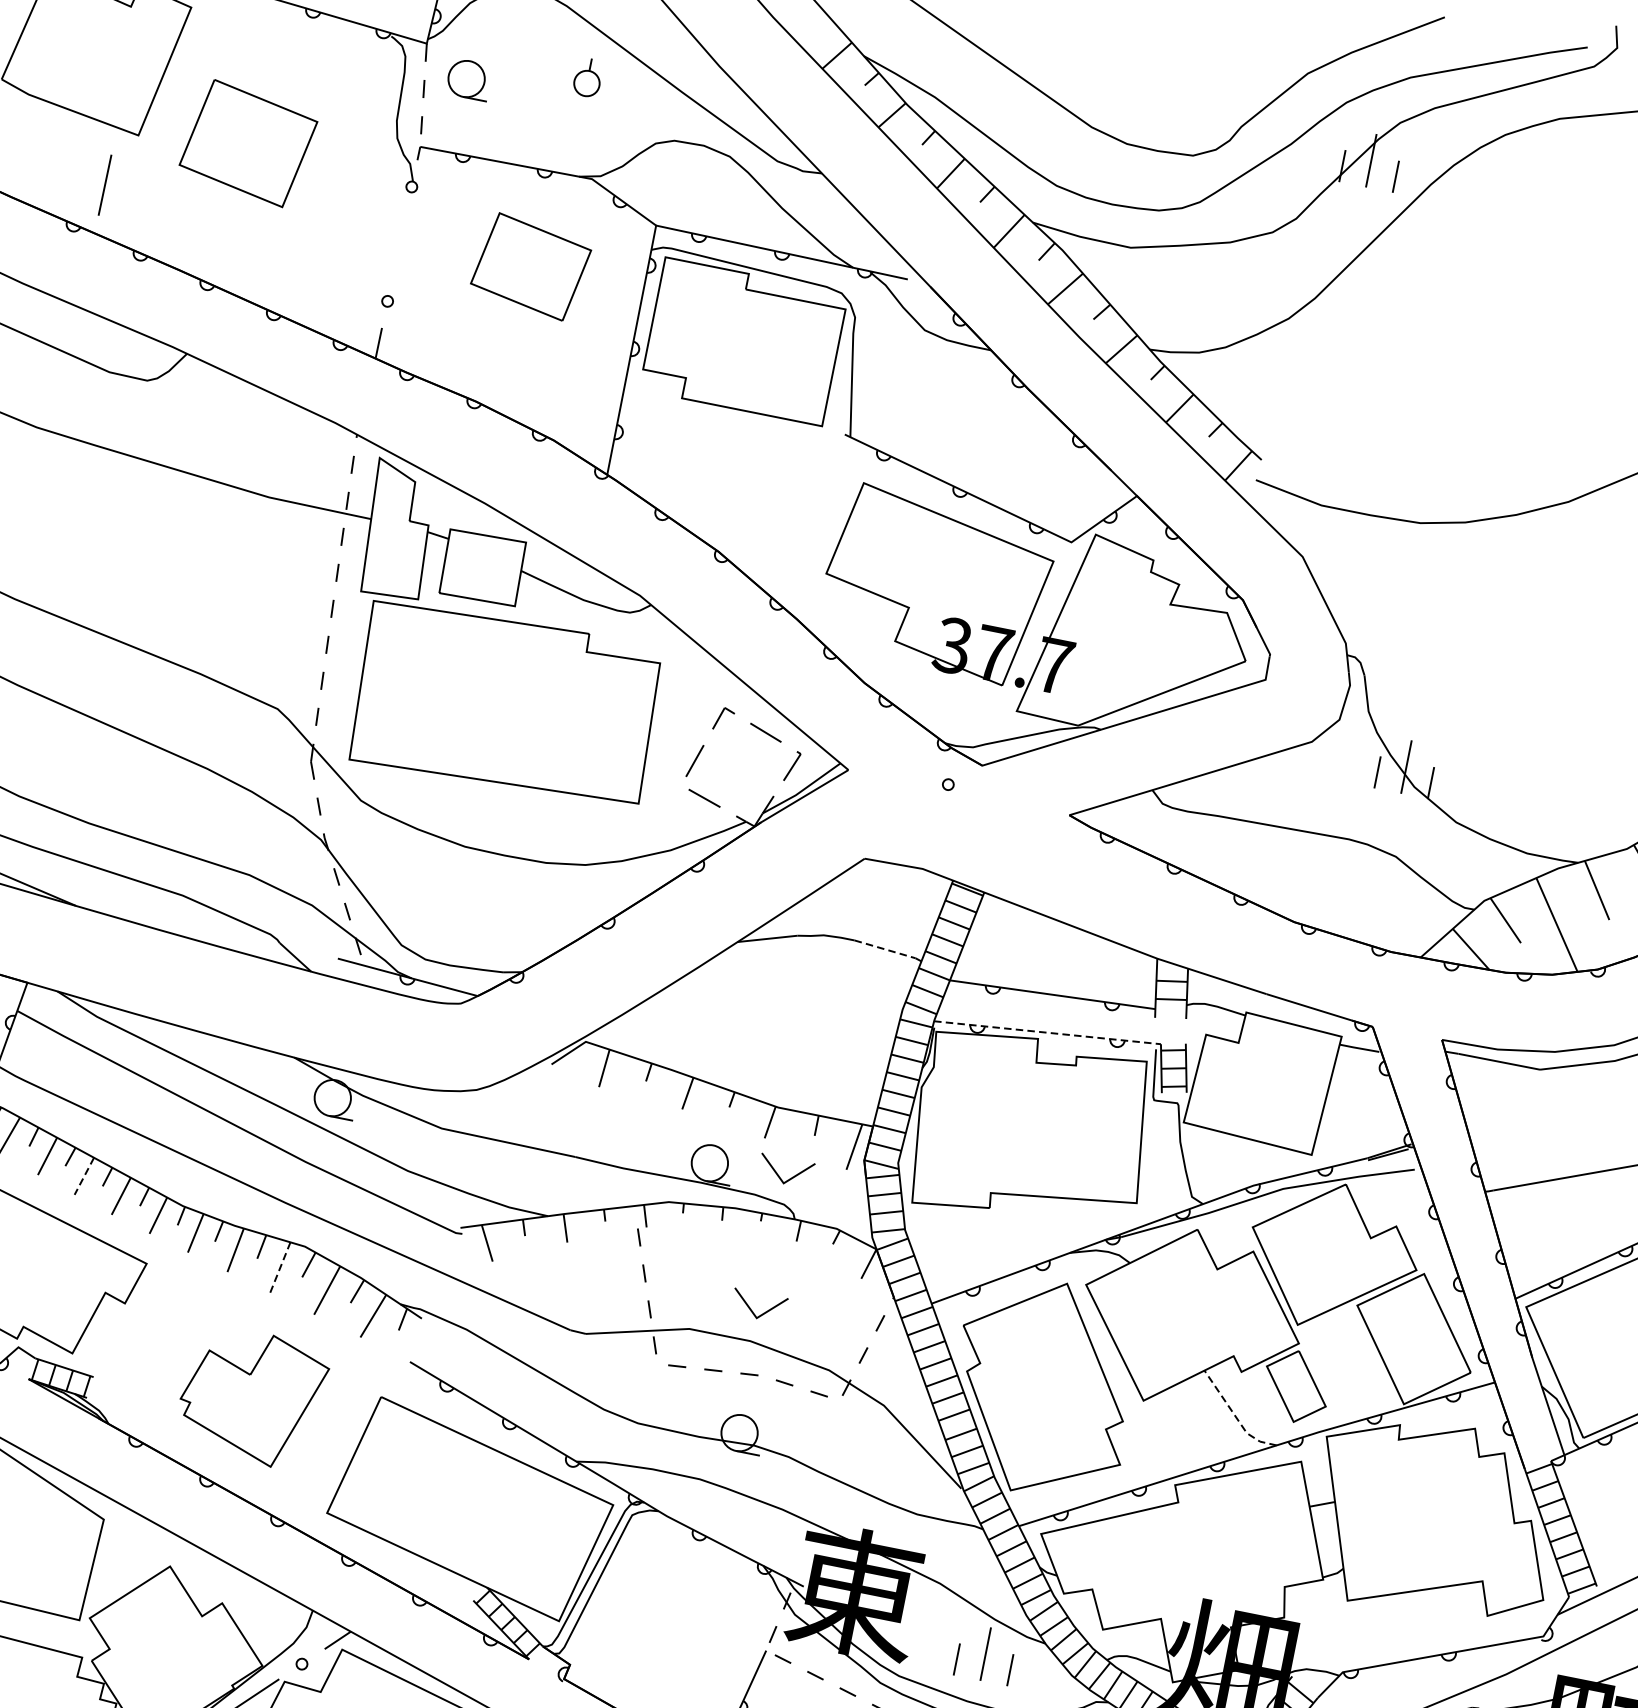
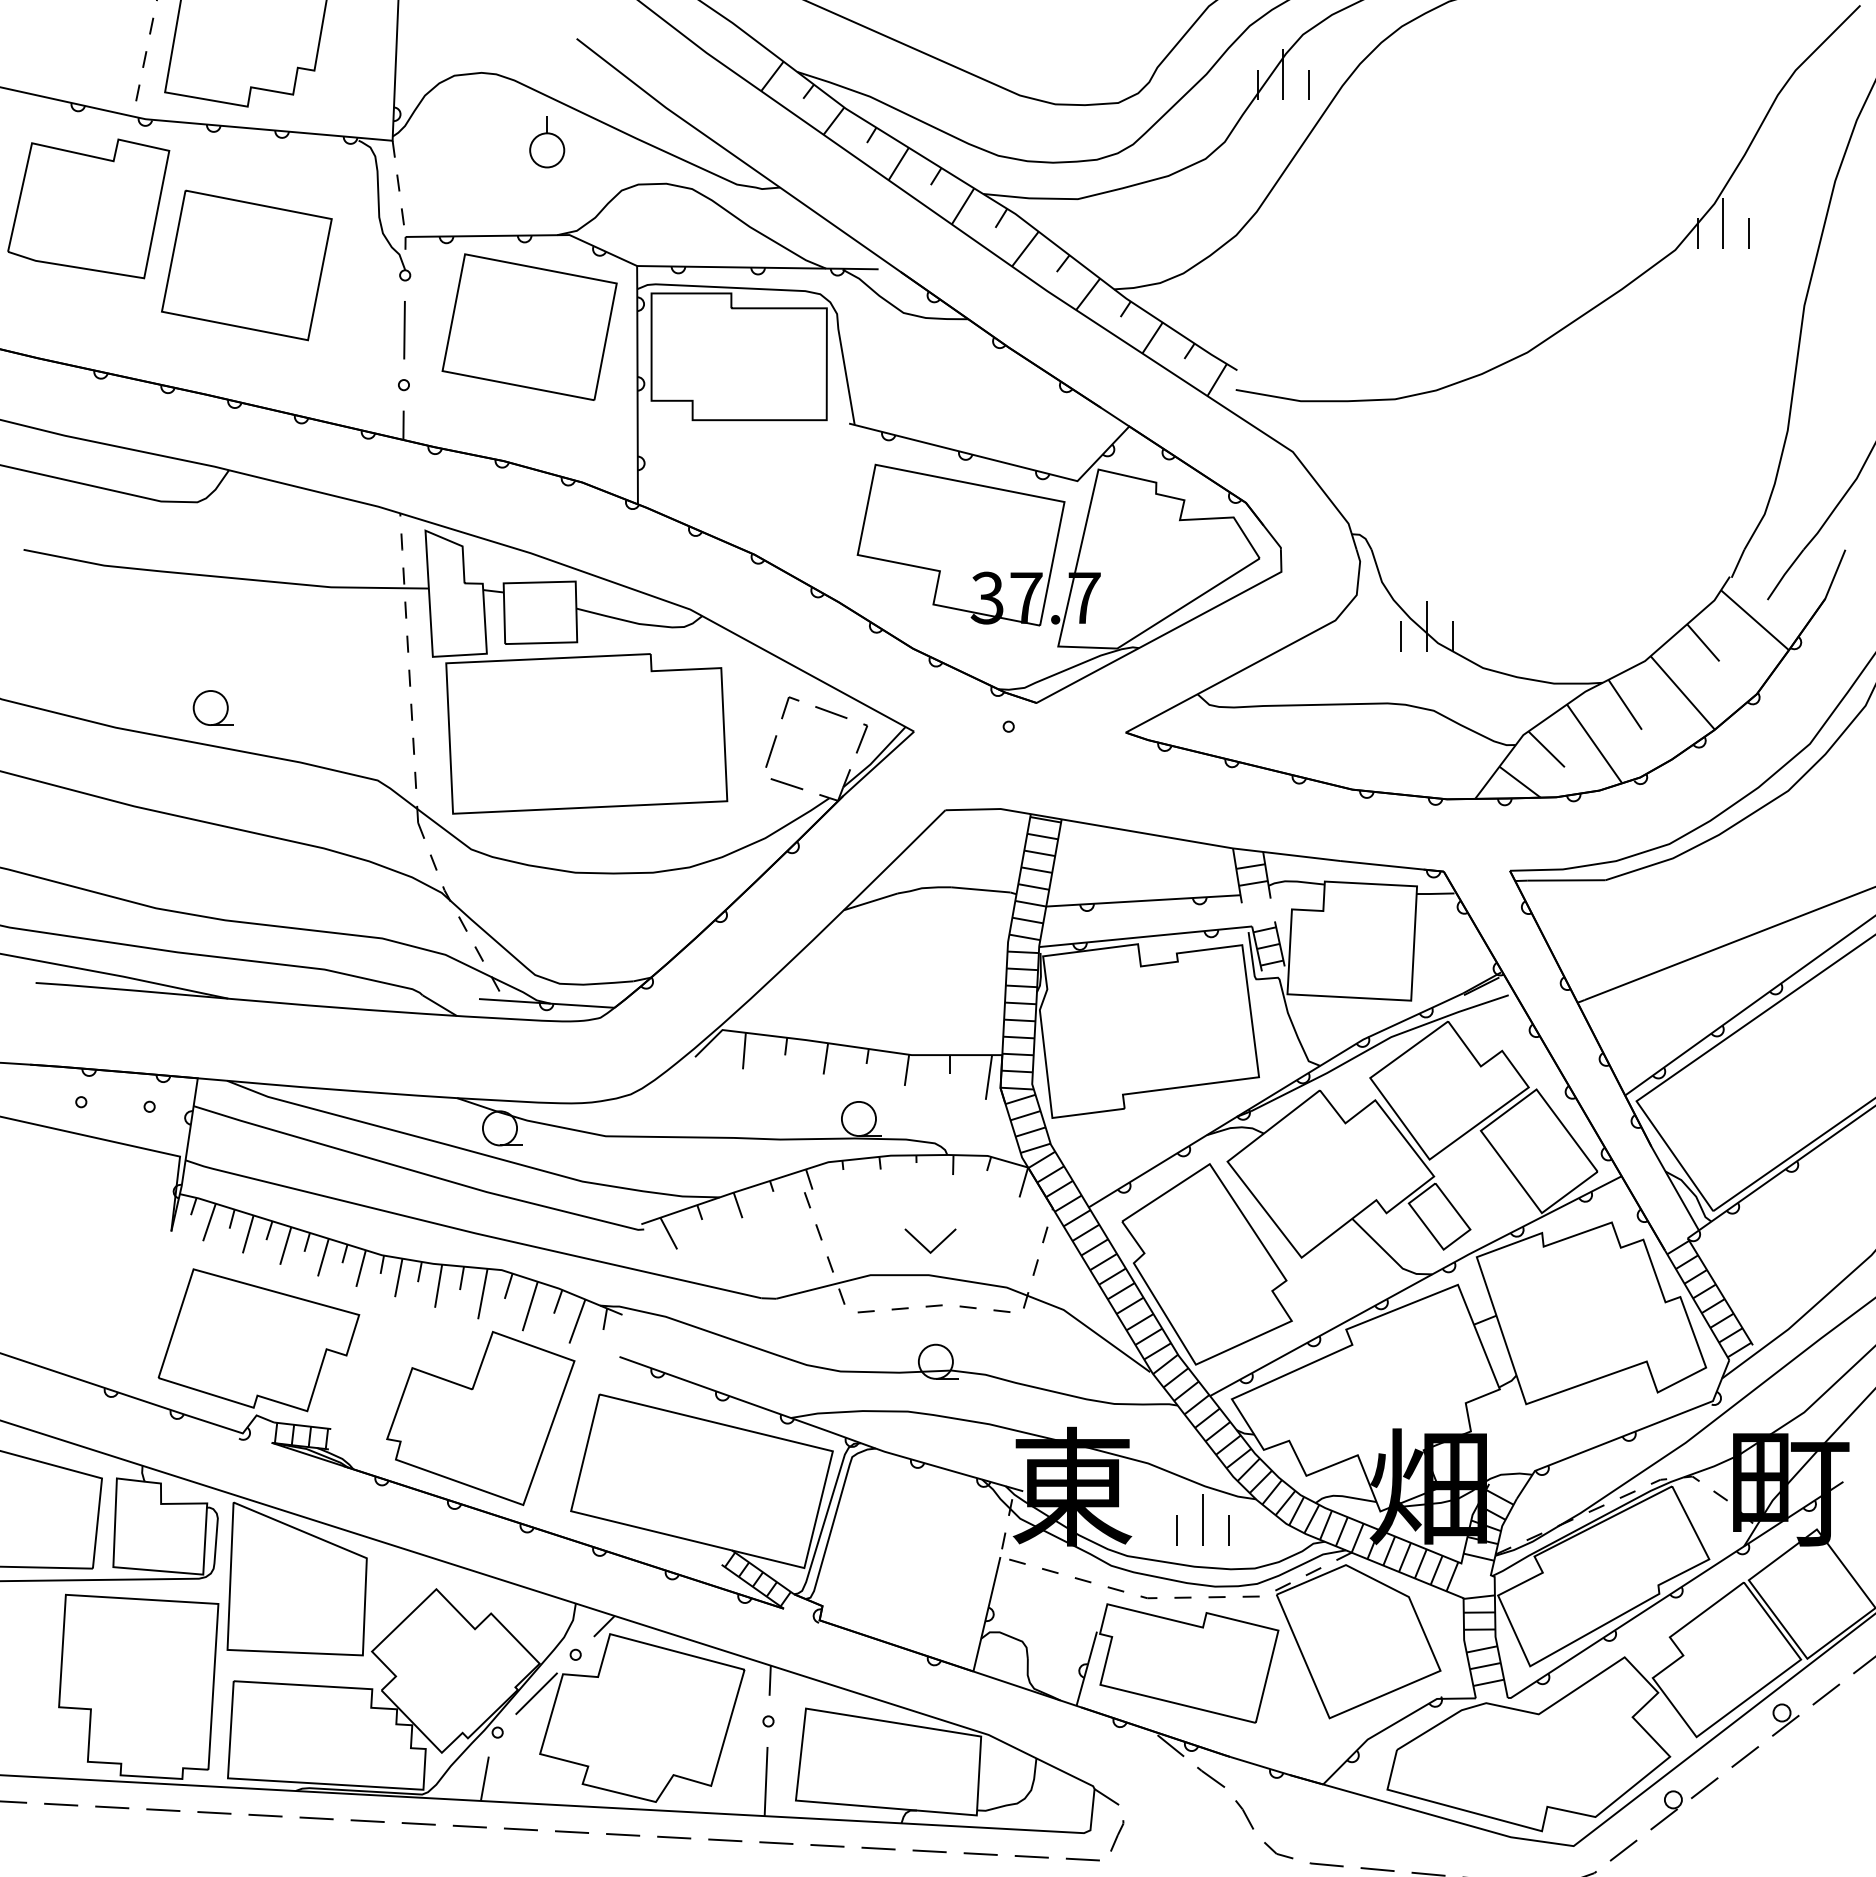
part: (588, 77) -> (547, 142), size x1.43
part: (468, 78) -> (212, 707), moved
part: (248, 143) -> (246, 265), size x1.43
line: (104, 185) -> (404, 330), moved
part: (531, 266) -> (529, 326), size x1.67
line: (884, 948) -> (980, 889), dashed -> solid
line: (1047, 1032) -> (1145, 936), dashed -> solid
part: (778, 1174) -> (924, 1116), removed
line: (84, 1175) -> (285, 1245), dashed -> solid
line: (279, 1268) -> (482, 1294), dashed -> solid
part: (251, 1397) -> (480, 1418), size x1.43
line: (1235, 1416) -> (1389, 1255), dashed -> solid

